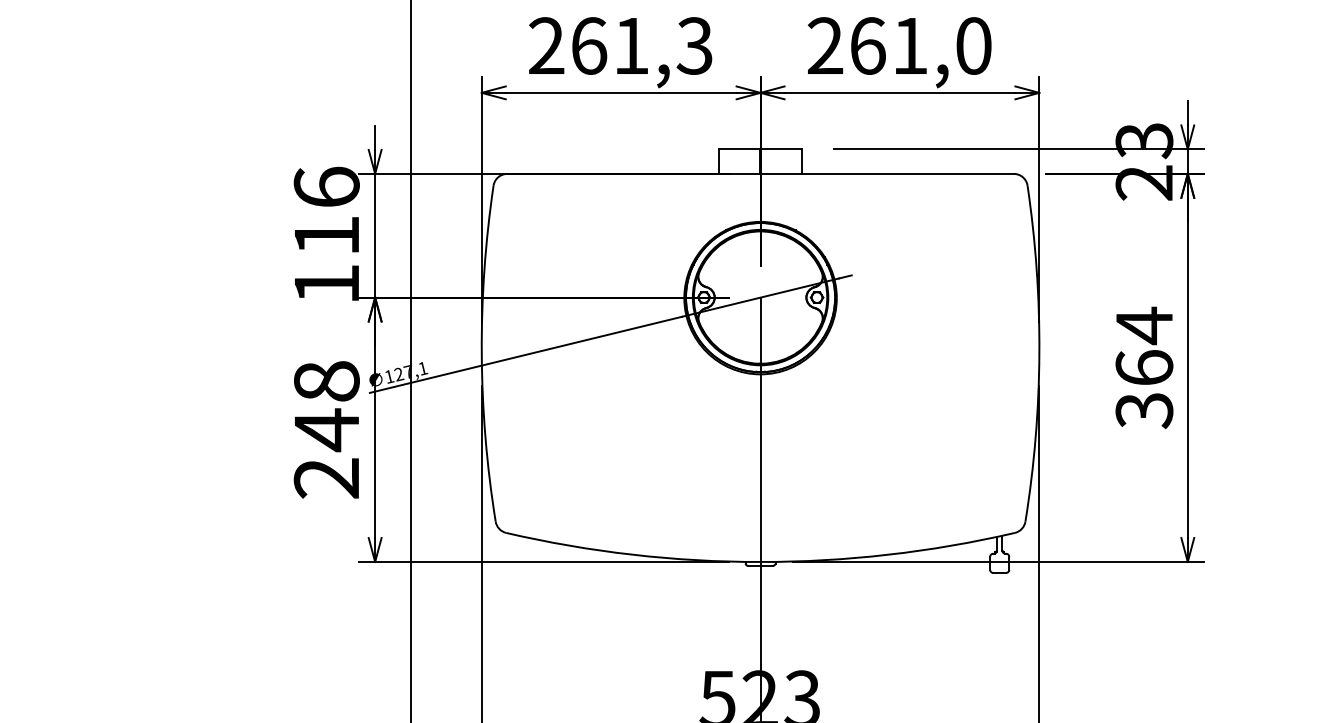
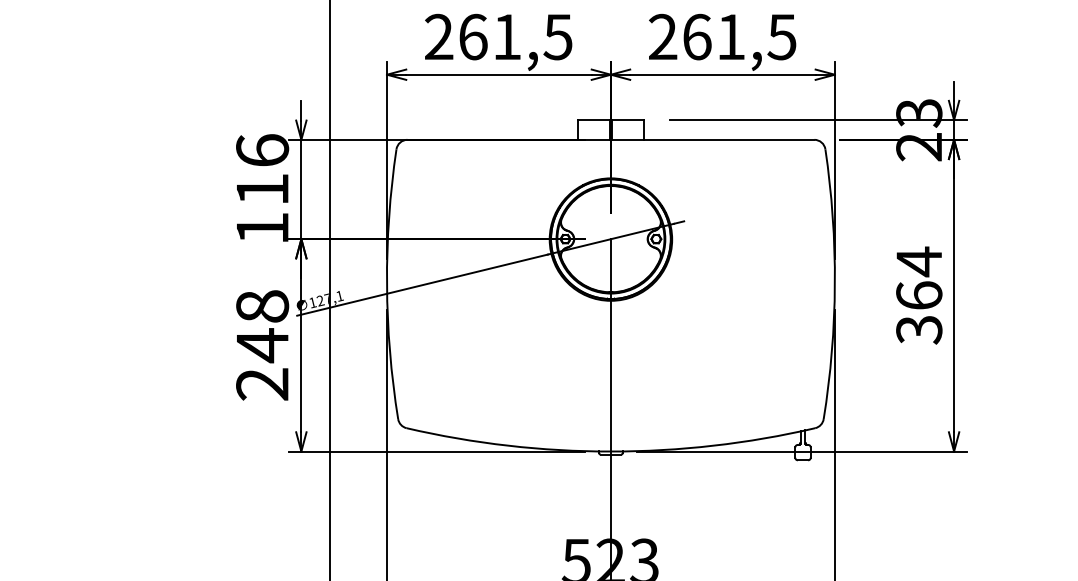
text: (694, 45) -> (557, 36), 261,3 -> 261,5
text: (972, 45) -> (781, 36), 261,0 -> 261,5

